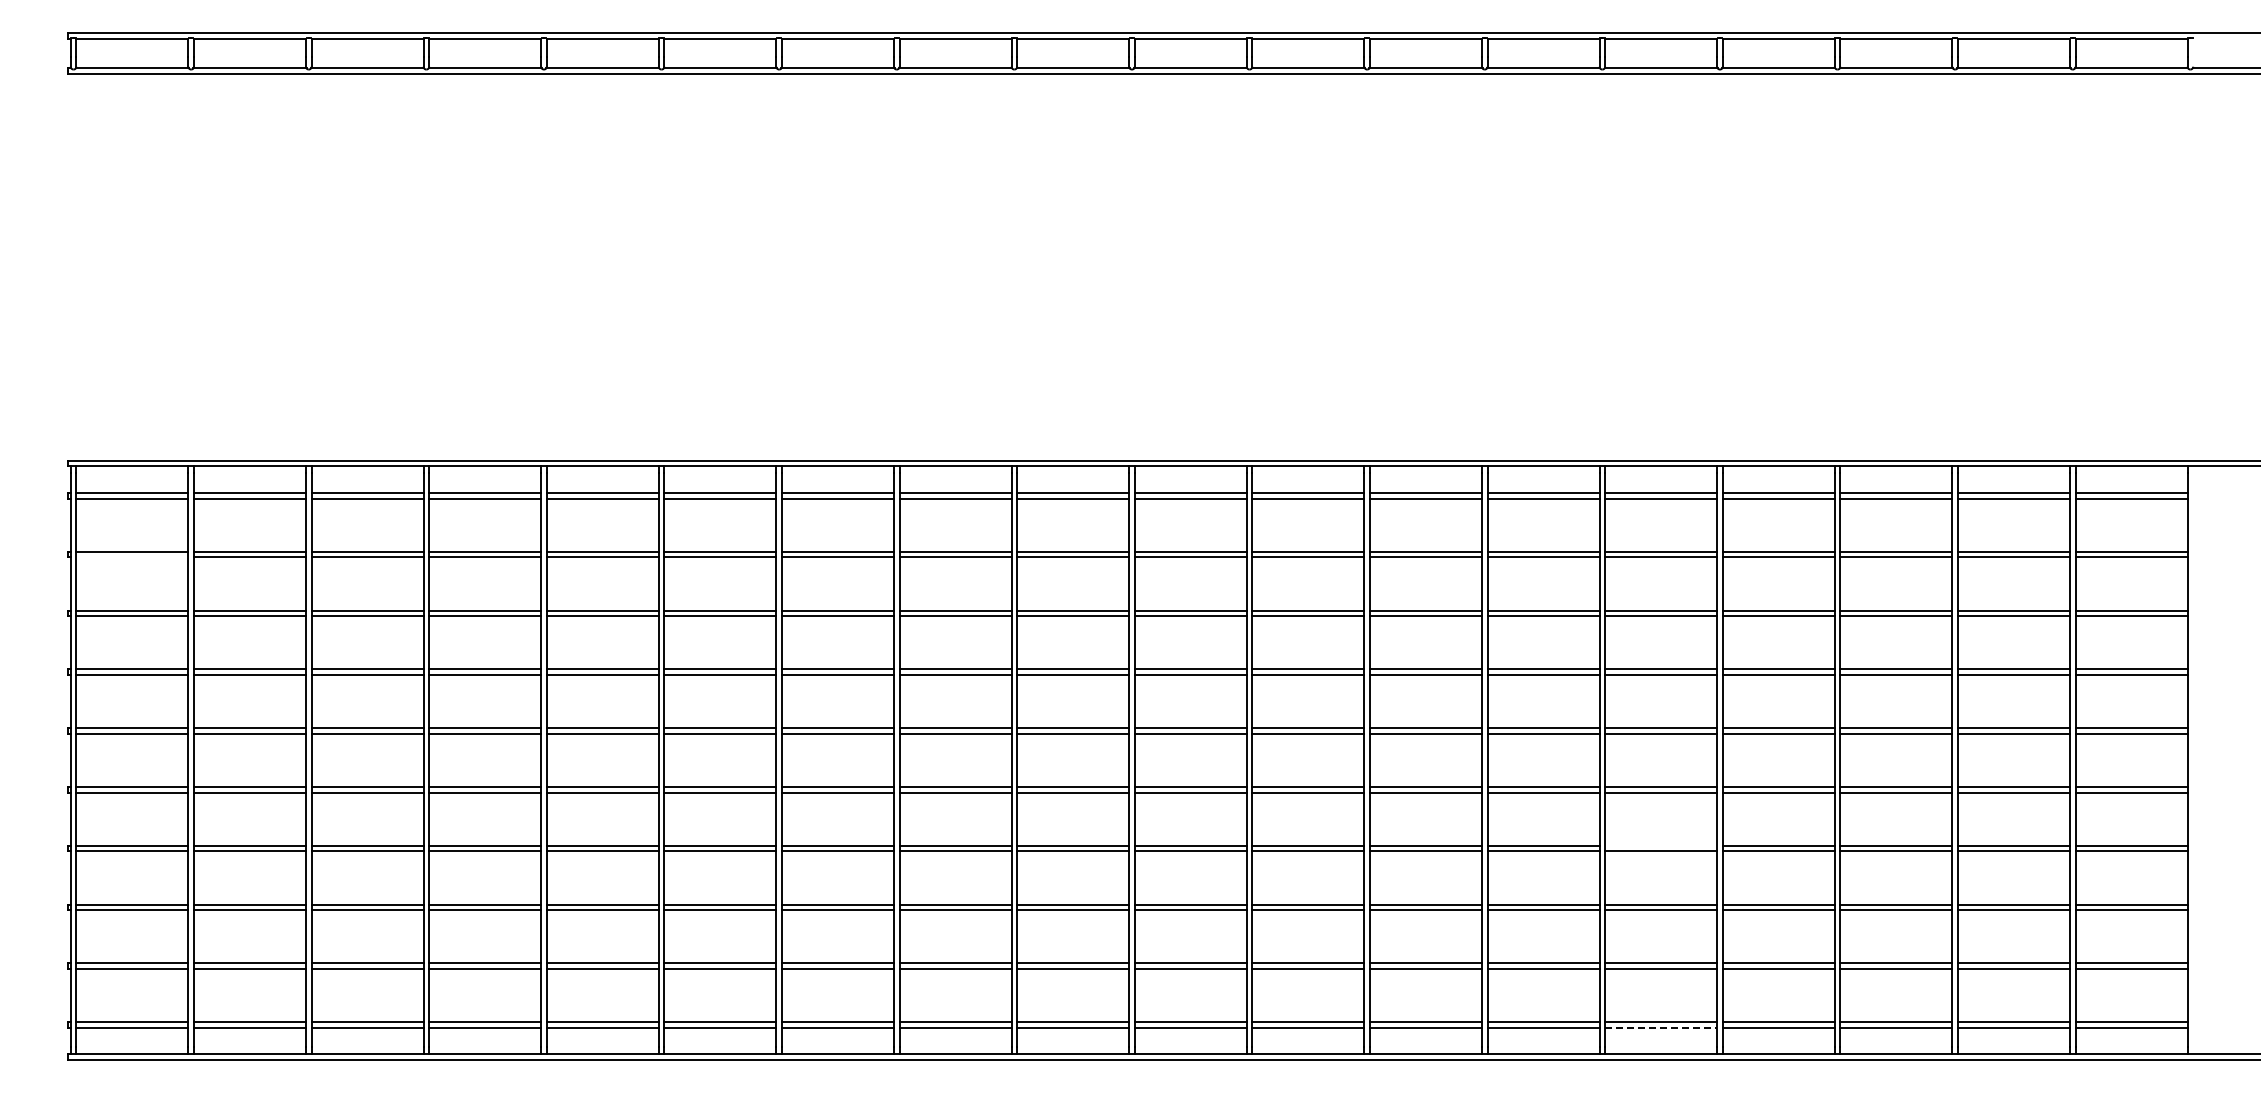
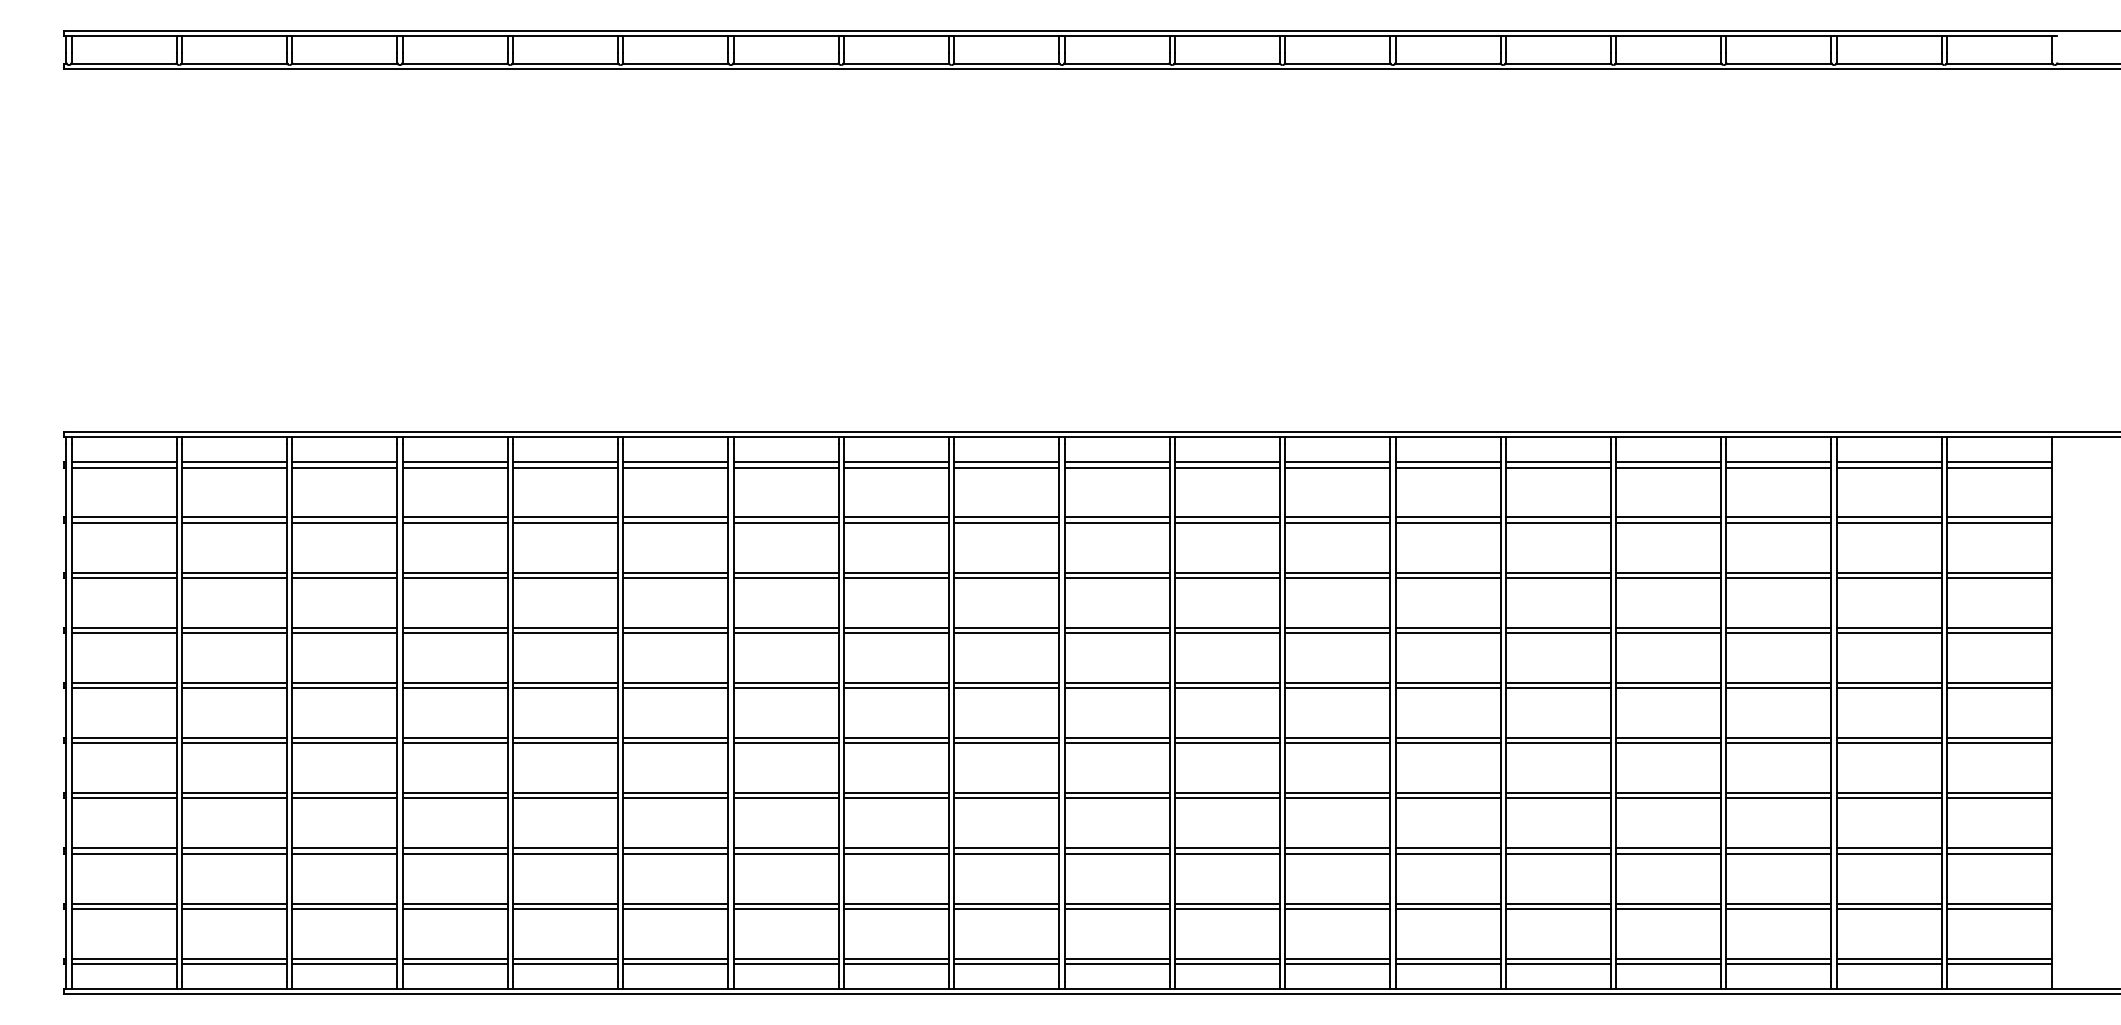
line: (132, 557) -> (124, 522), added
line: (1661, 845) -> (1558, 792), added
line: (1661, 1027) -> (1558, 963), dashed -> solid

